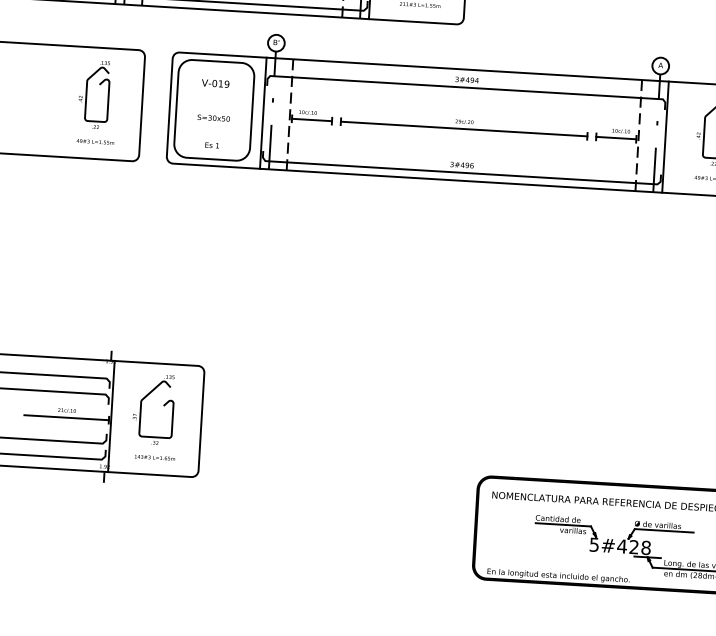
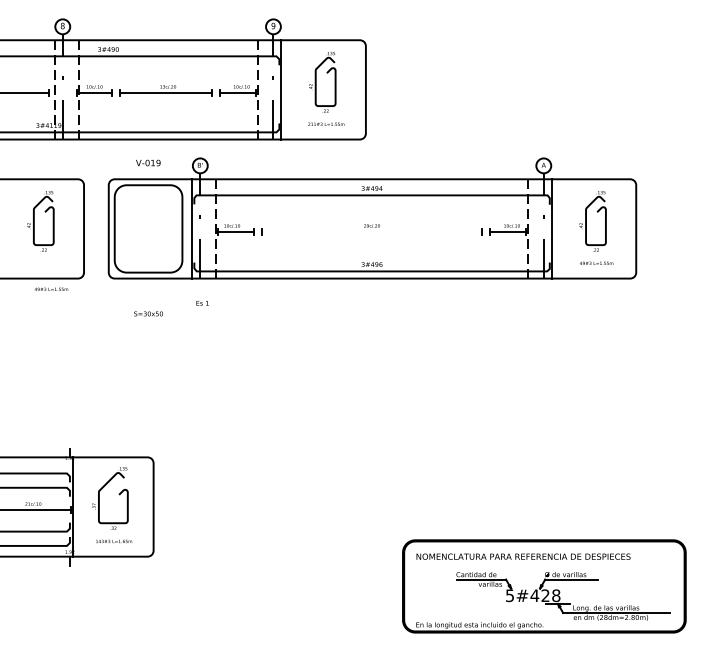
text: (215, 83) -> (148, 162), moved
text: (213, 117) -> (148, 313), moved
line: (463, 129) -> (371, 232), removed
text: (95, 140) -> (51, 288), moved
text: (212, 145) -> (202, 303), moved

